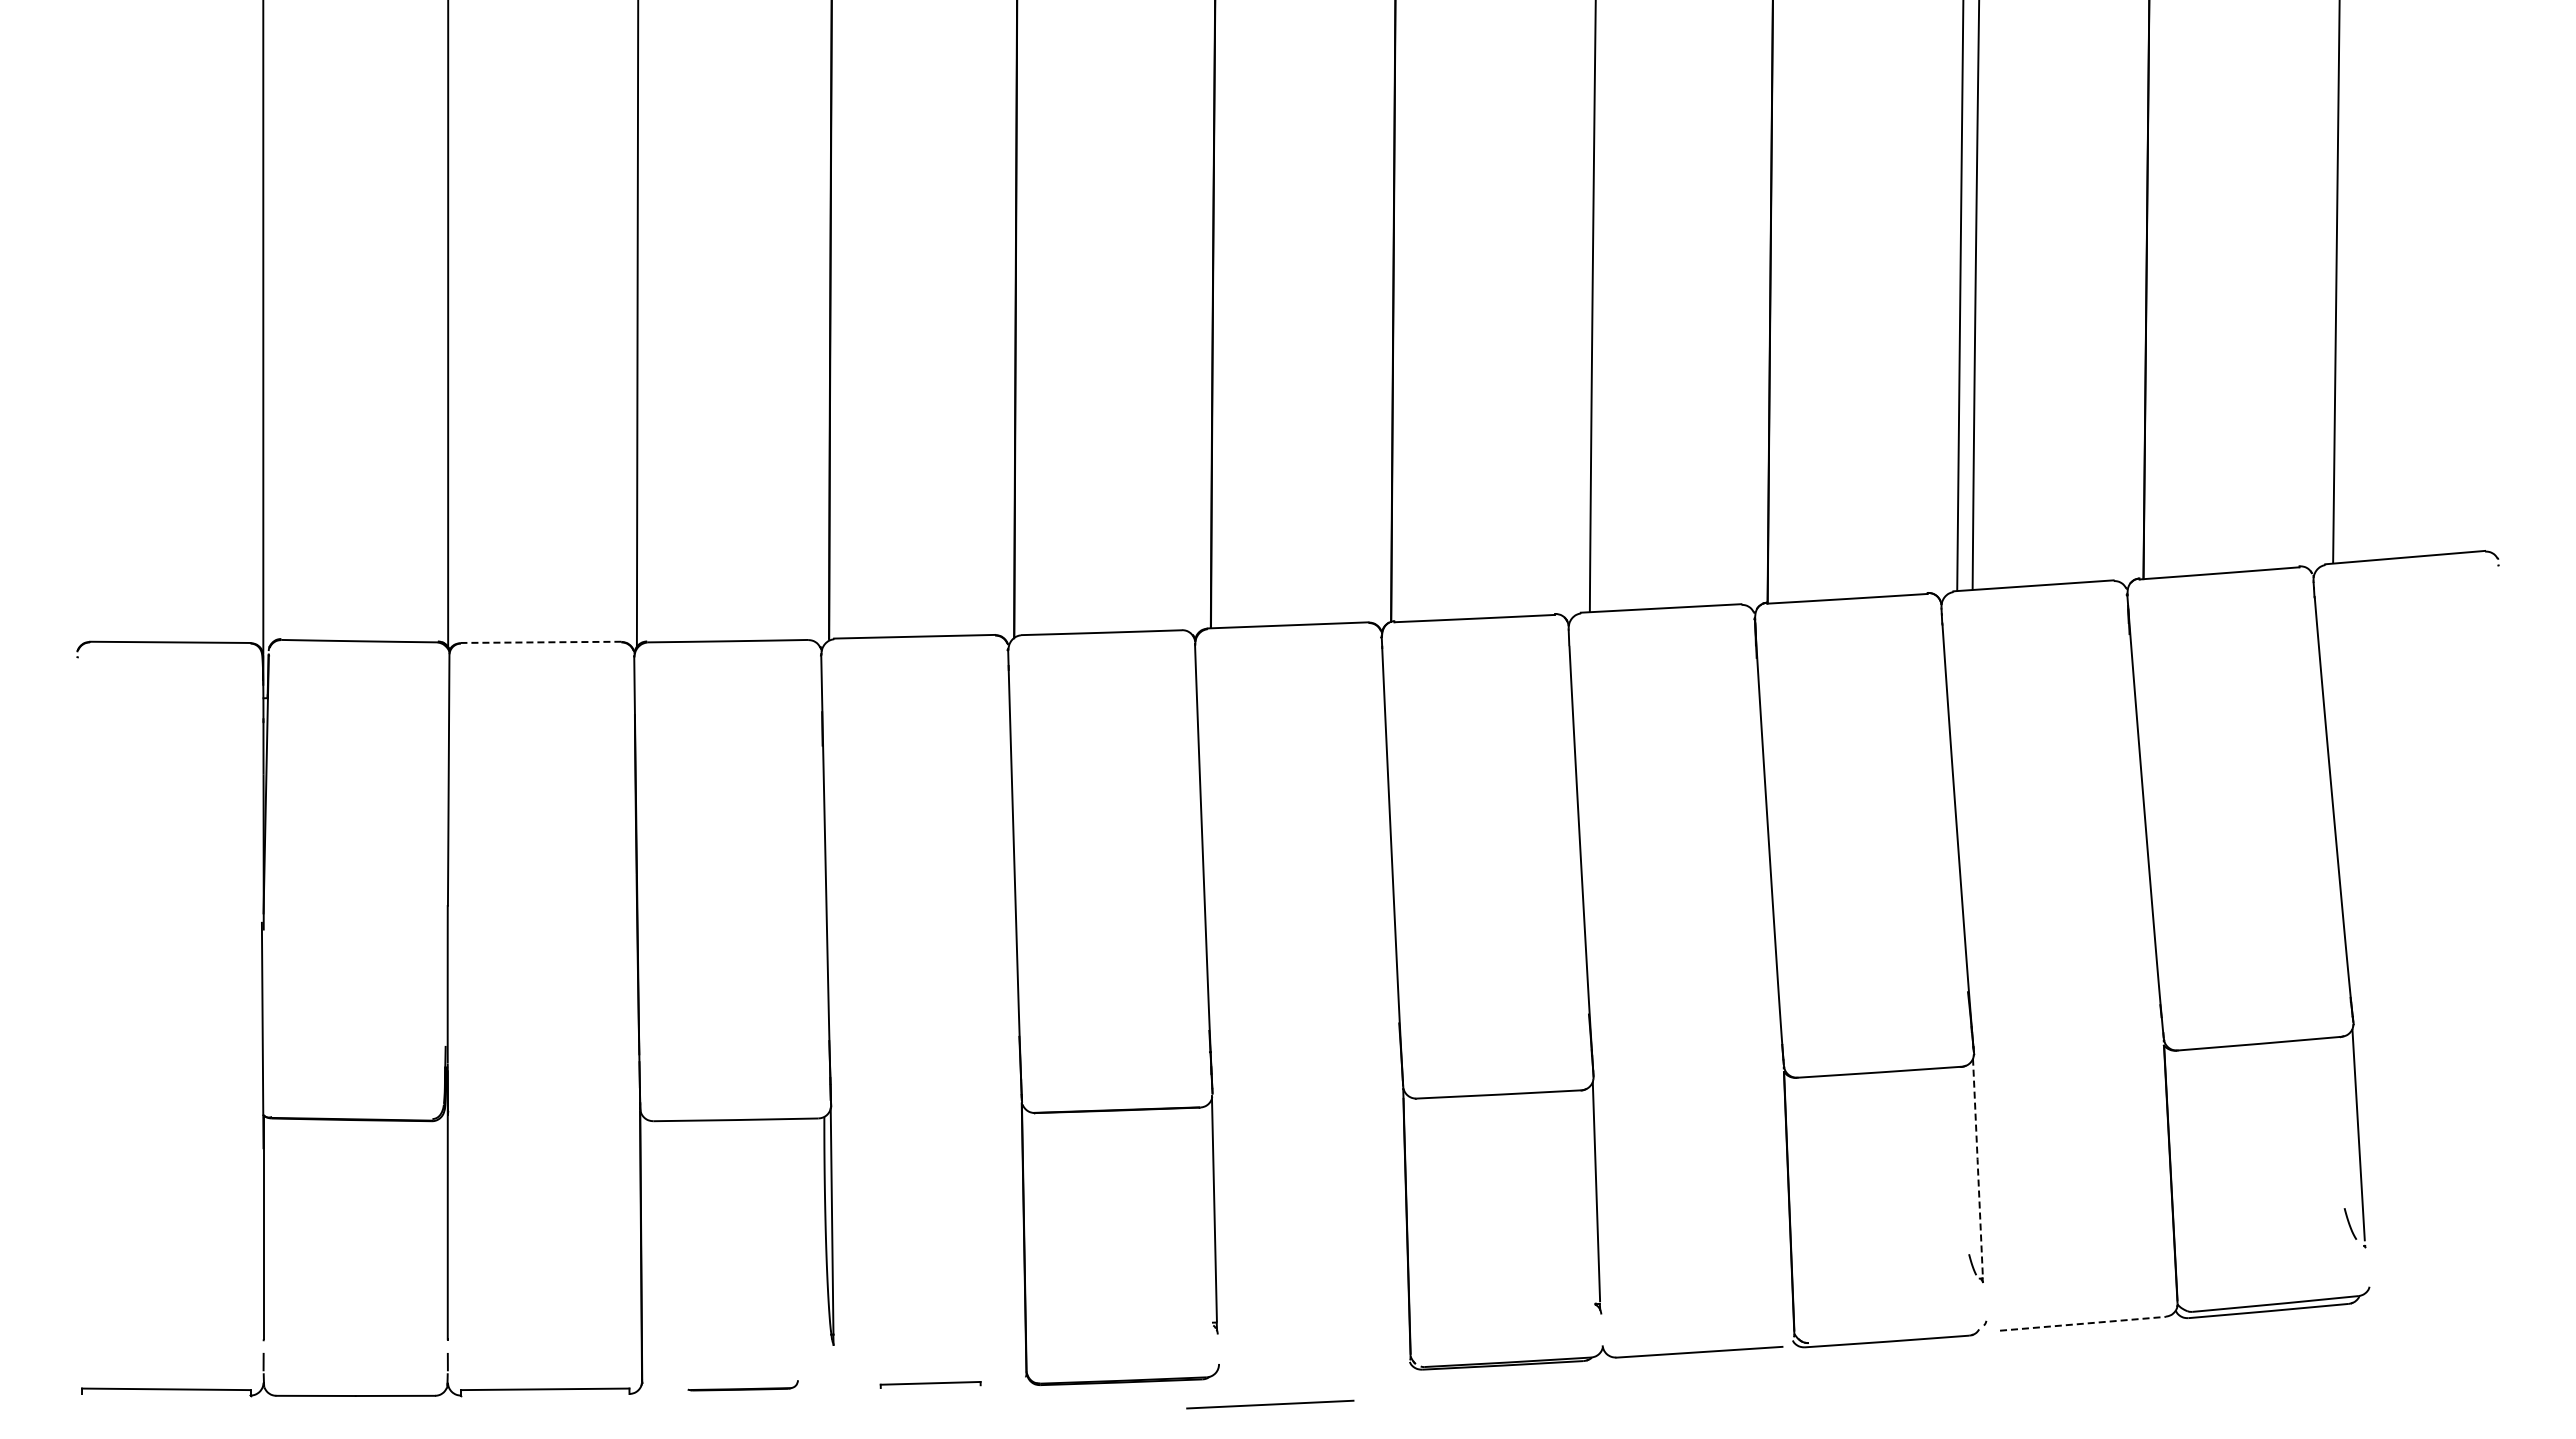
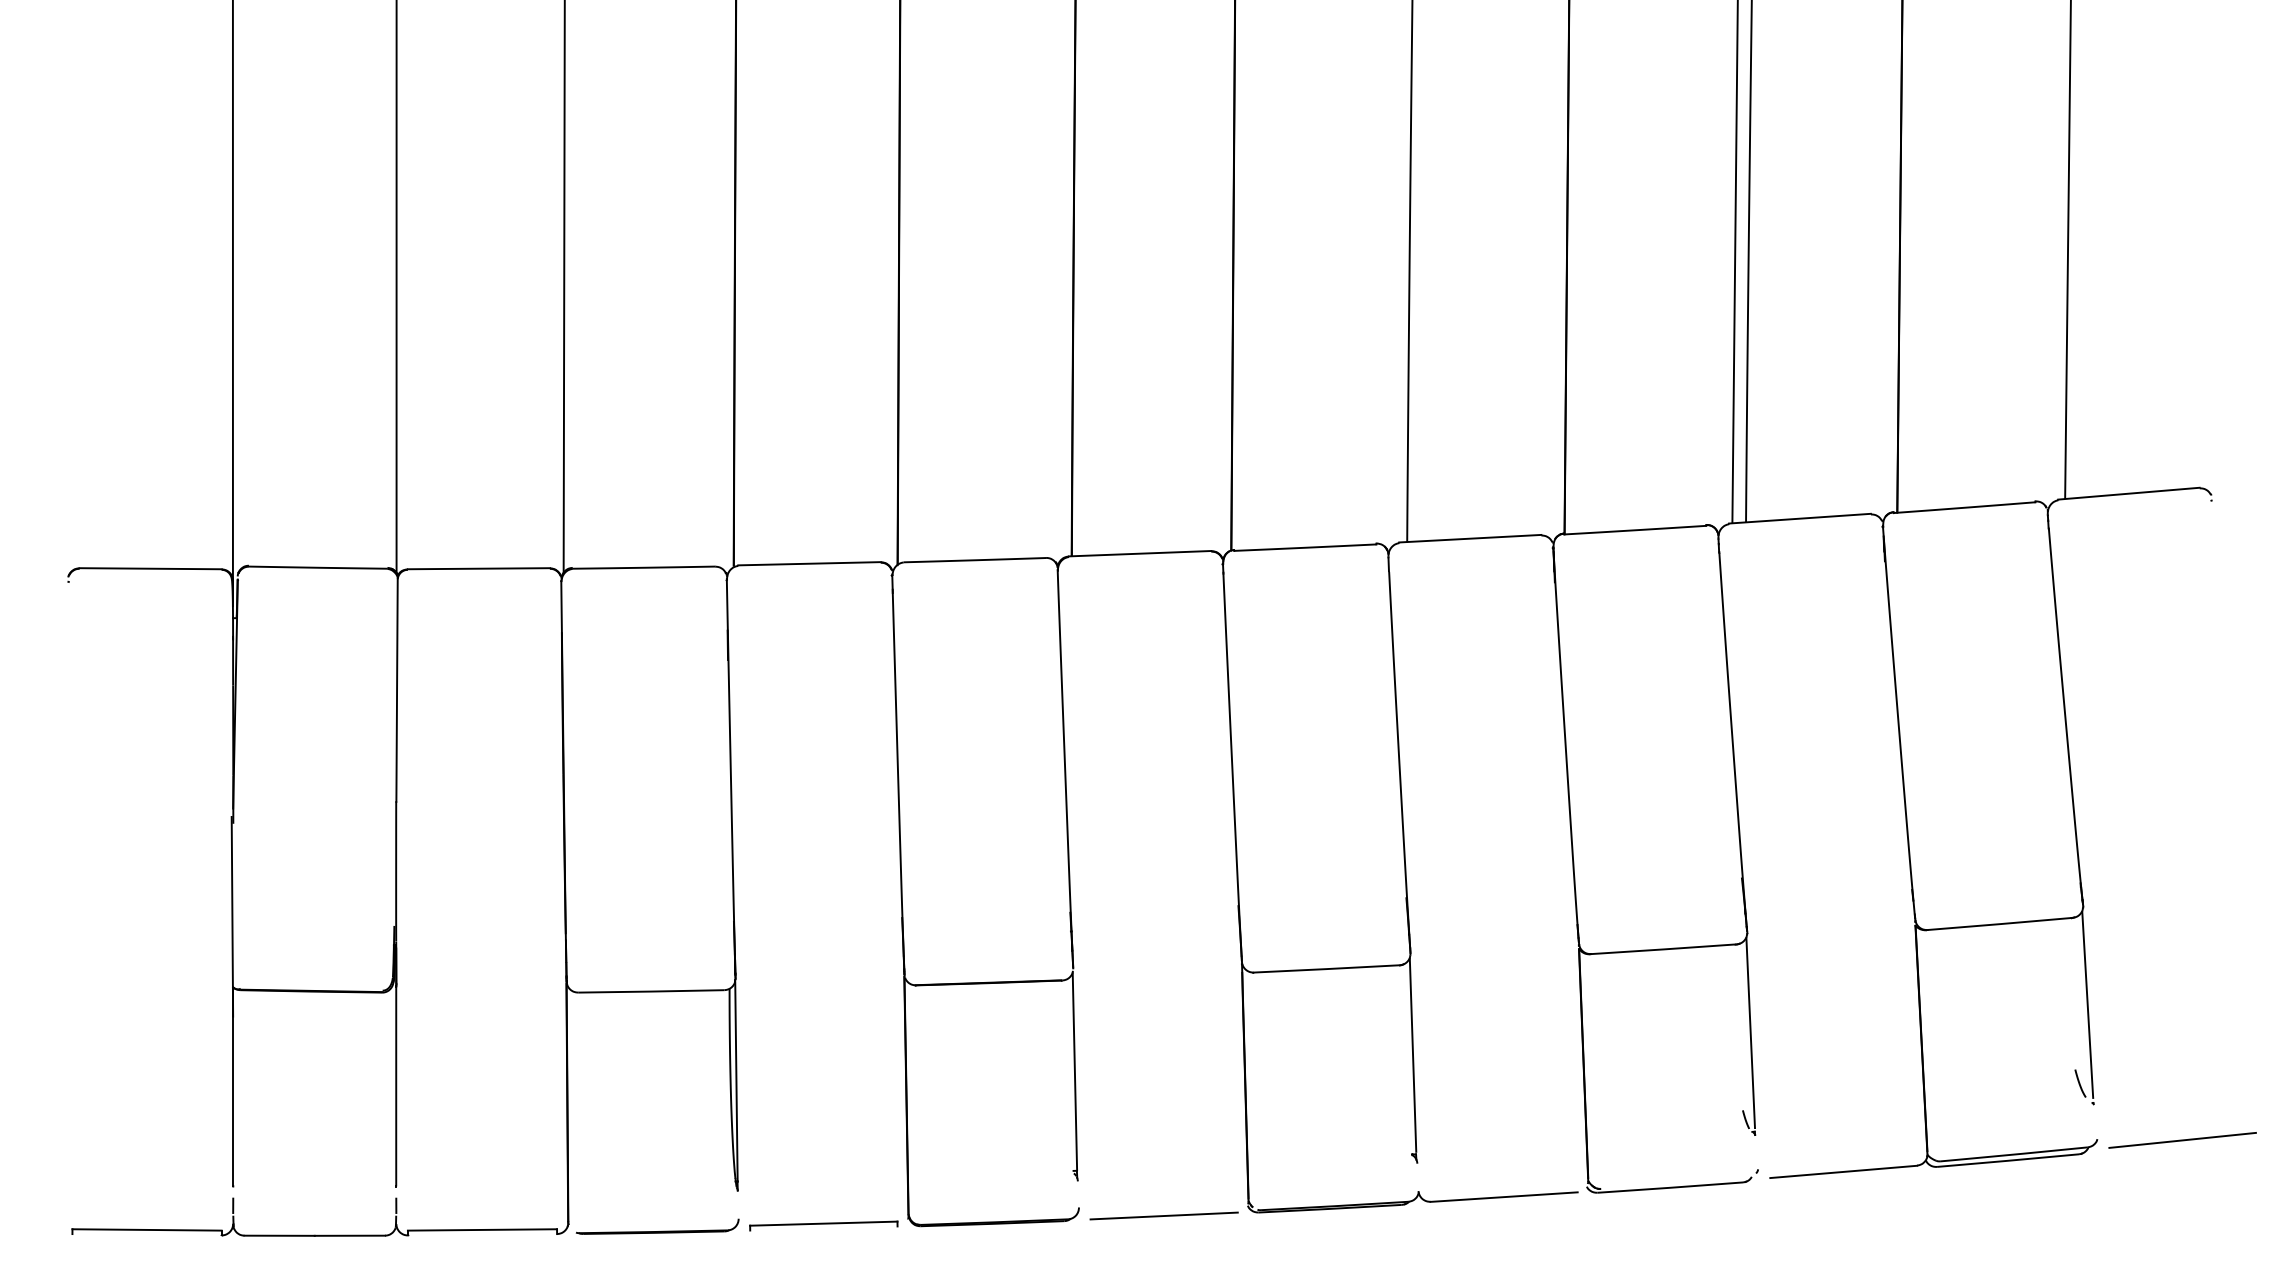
line: (540, 642) -> (478, 568), dashed -> solid
line: (1977, 1167) -> (1750, 1033), dashed -> solid
line: (2465, 1287) -> (2182, 1139), added
line: (2083, 1323) -> (1844, 1171), dashed -> solid
part: (930, 1384) -> (823, 1225), size x1.67
part: (742, 1385) -> (657, 1226), size x1.67
line: (1270, 1404) -> (1164, 1215), moved

